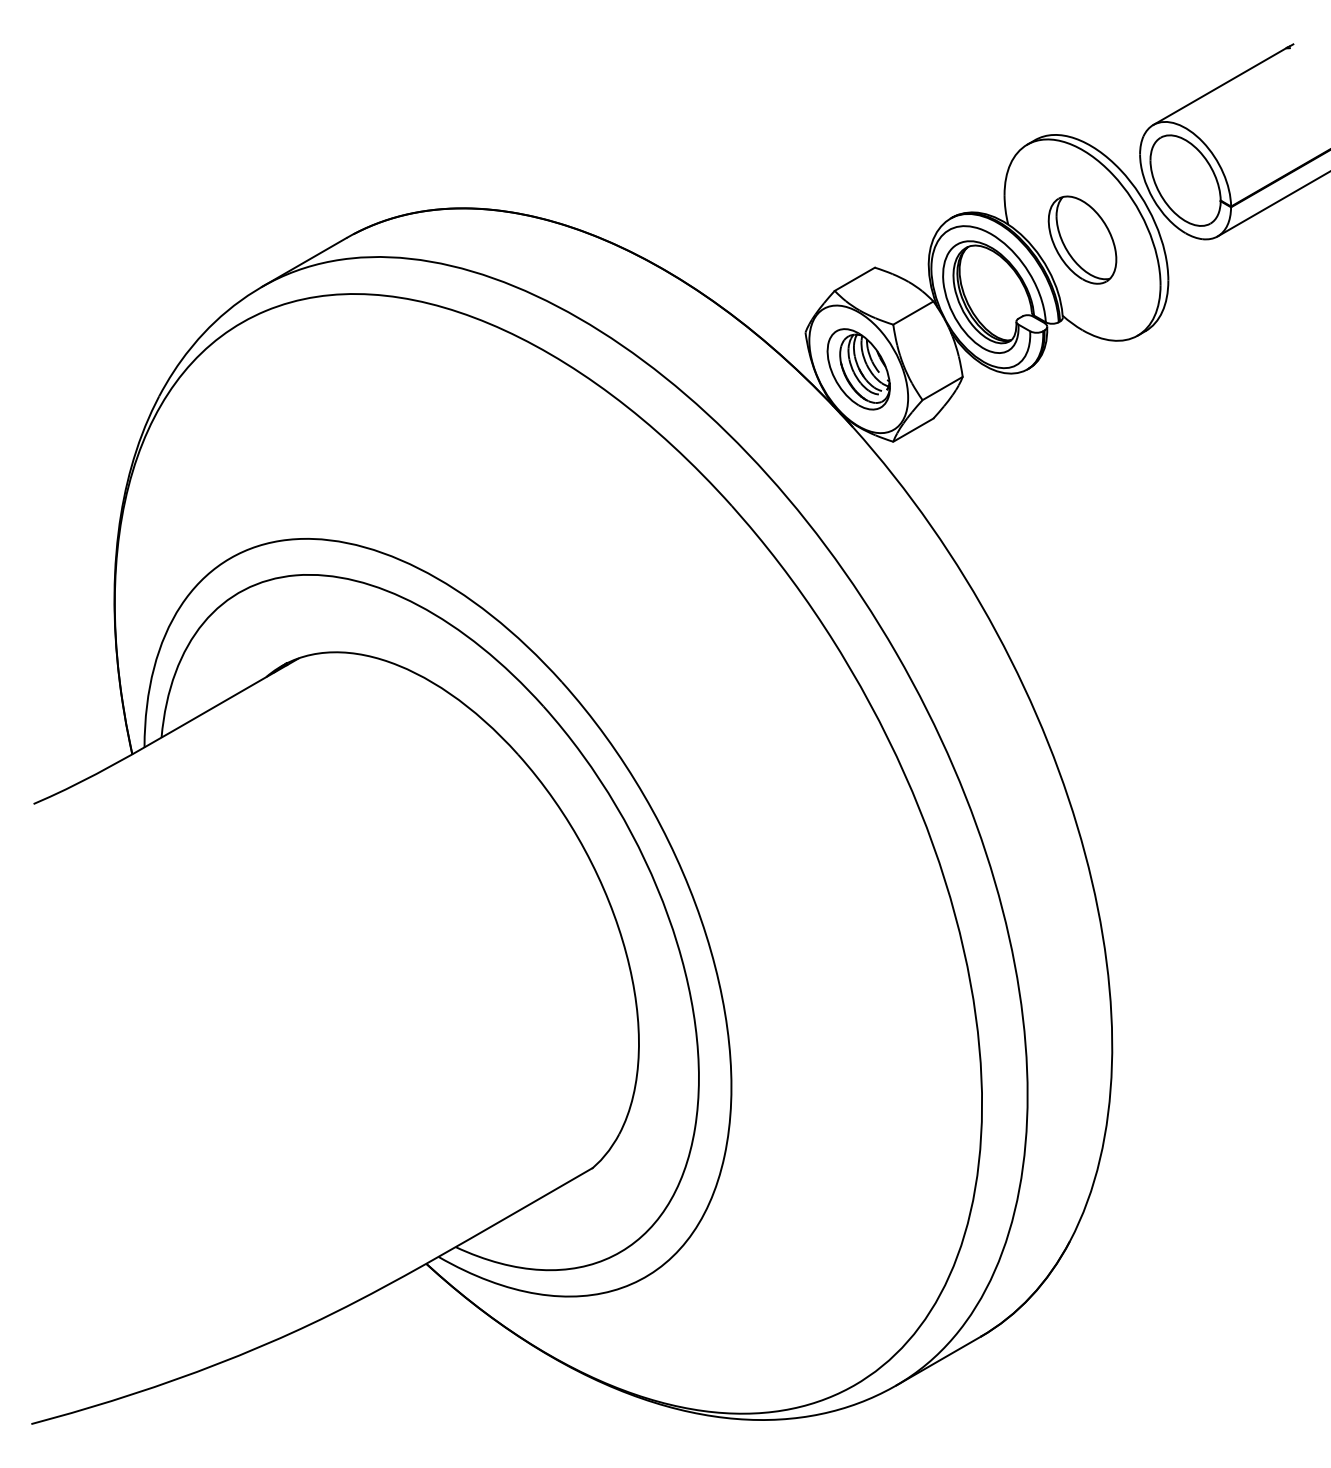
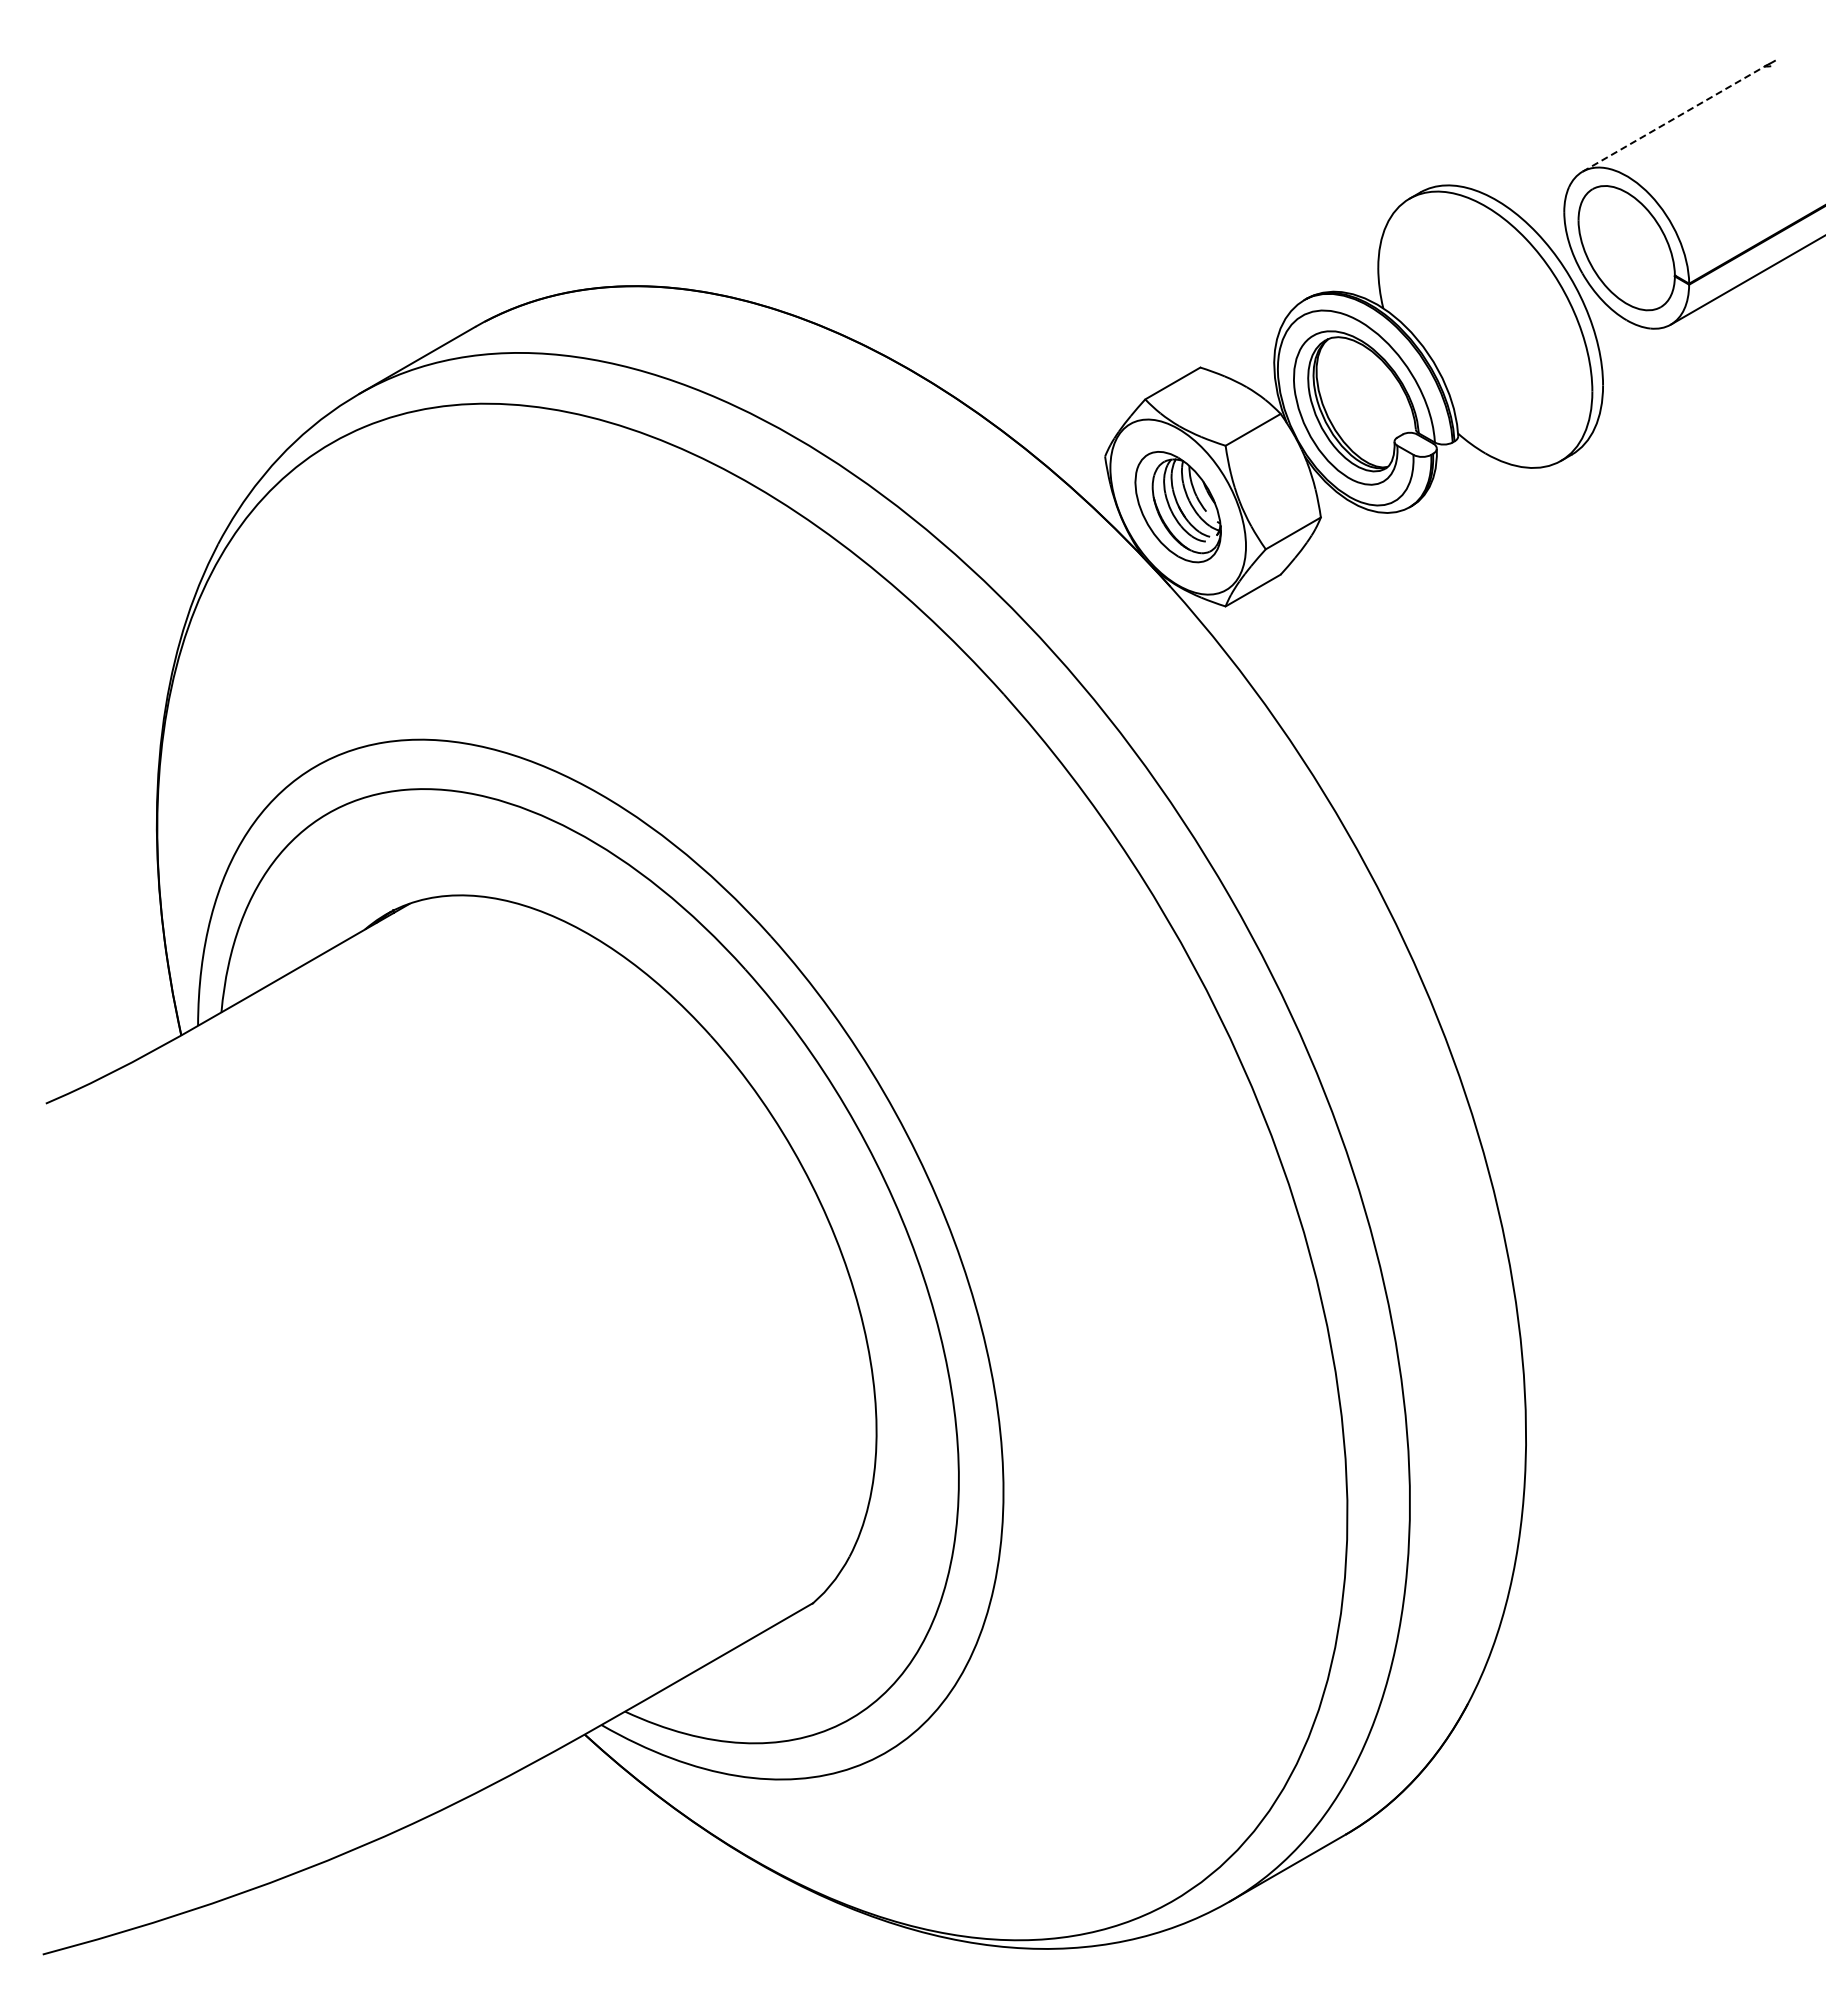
line: (1220, 86) -> (1674, 118), solid -> dashed
part: (1082, 239) -> (1485, 329), removed

